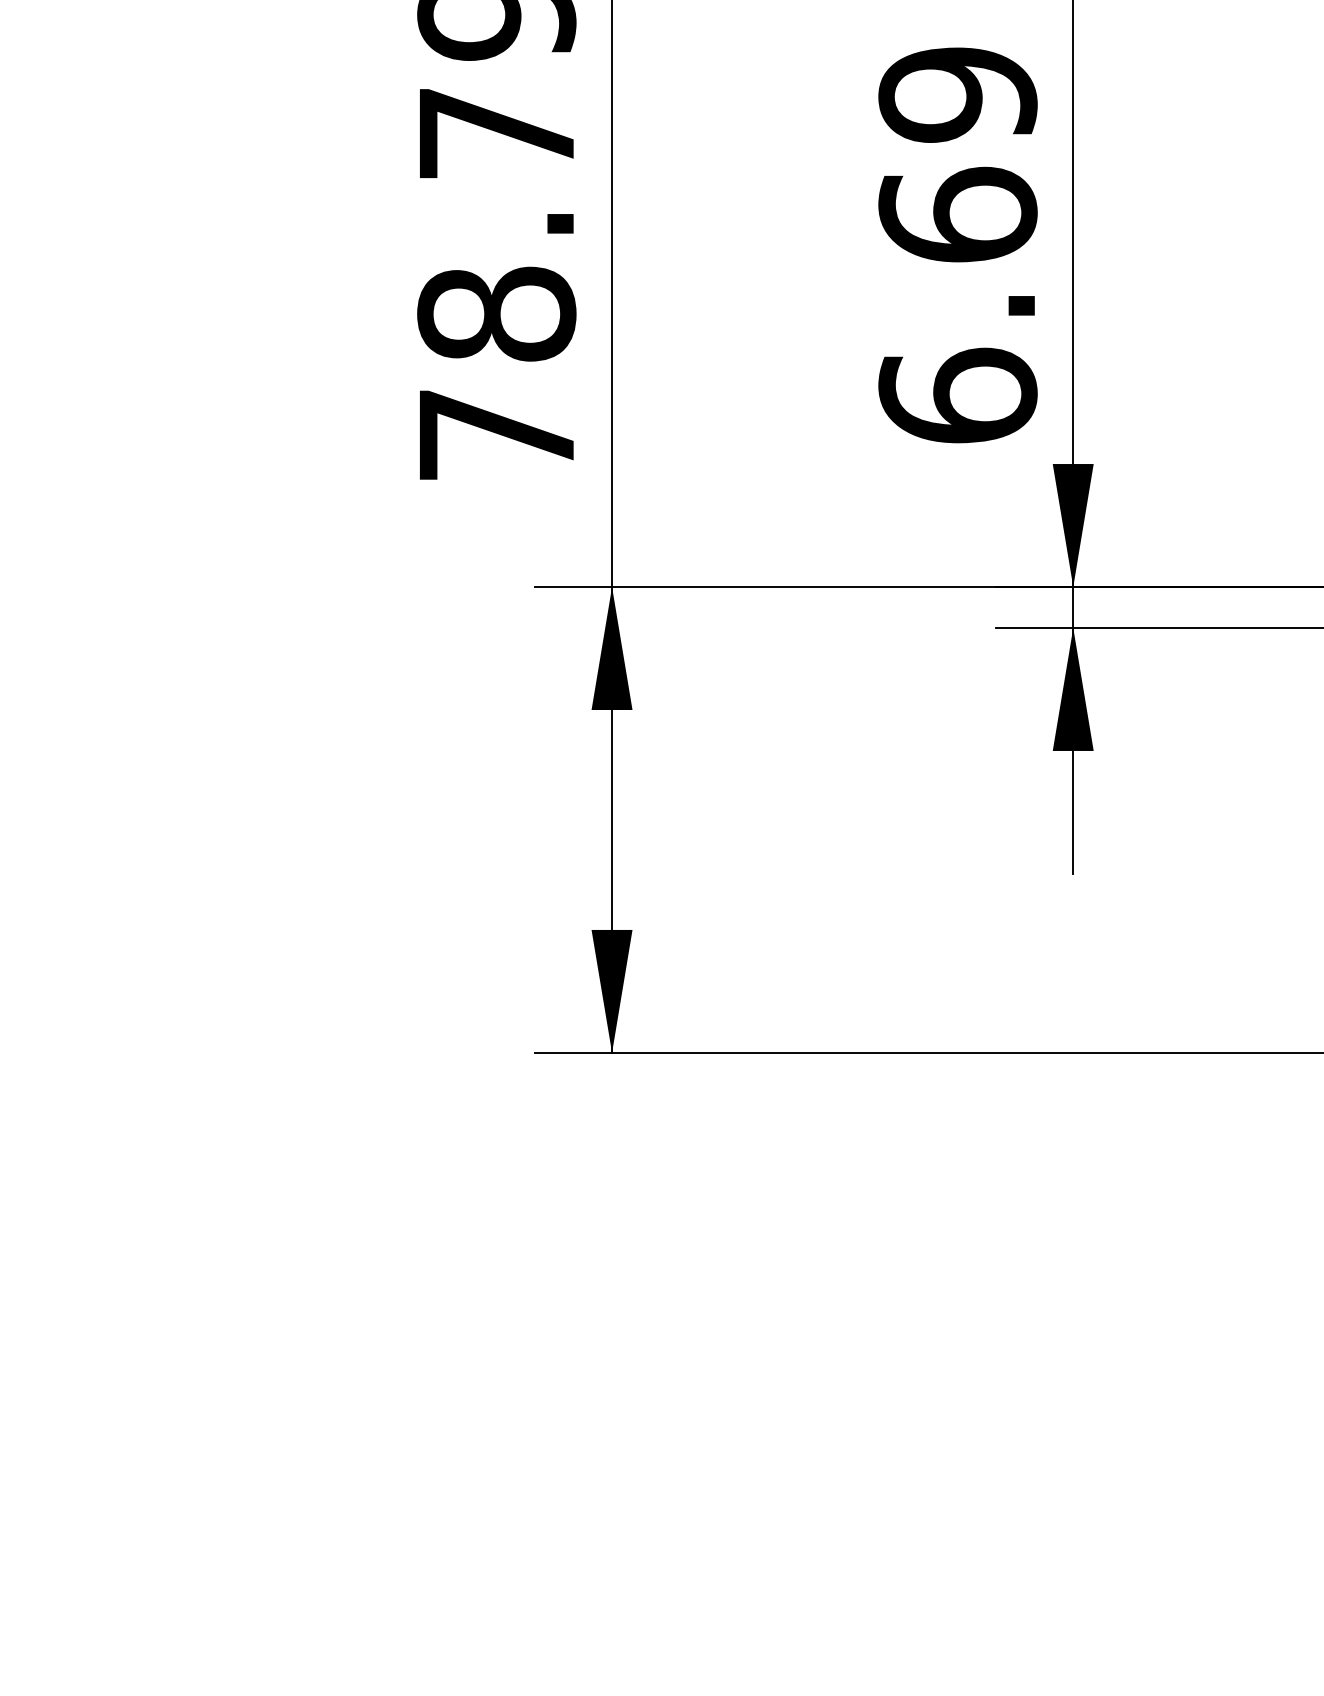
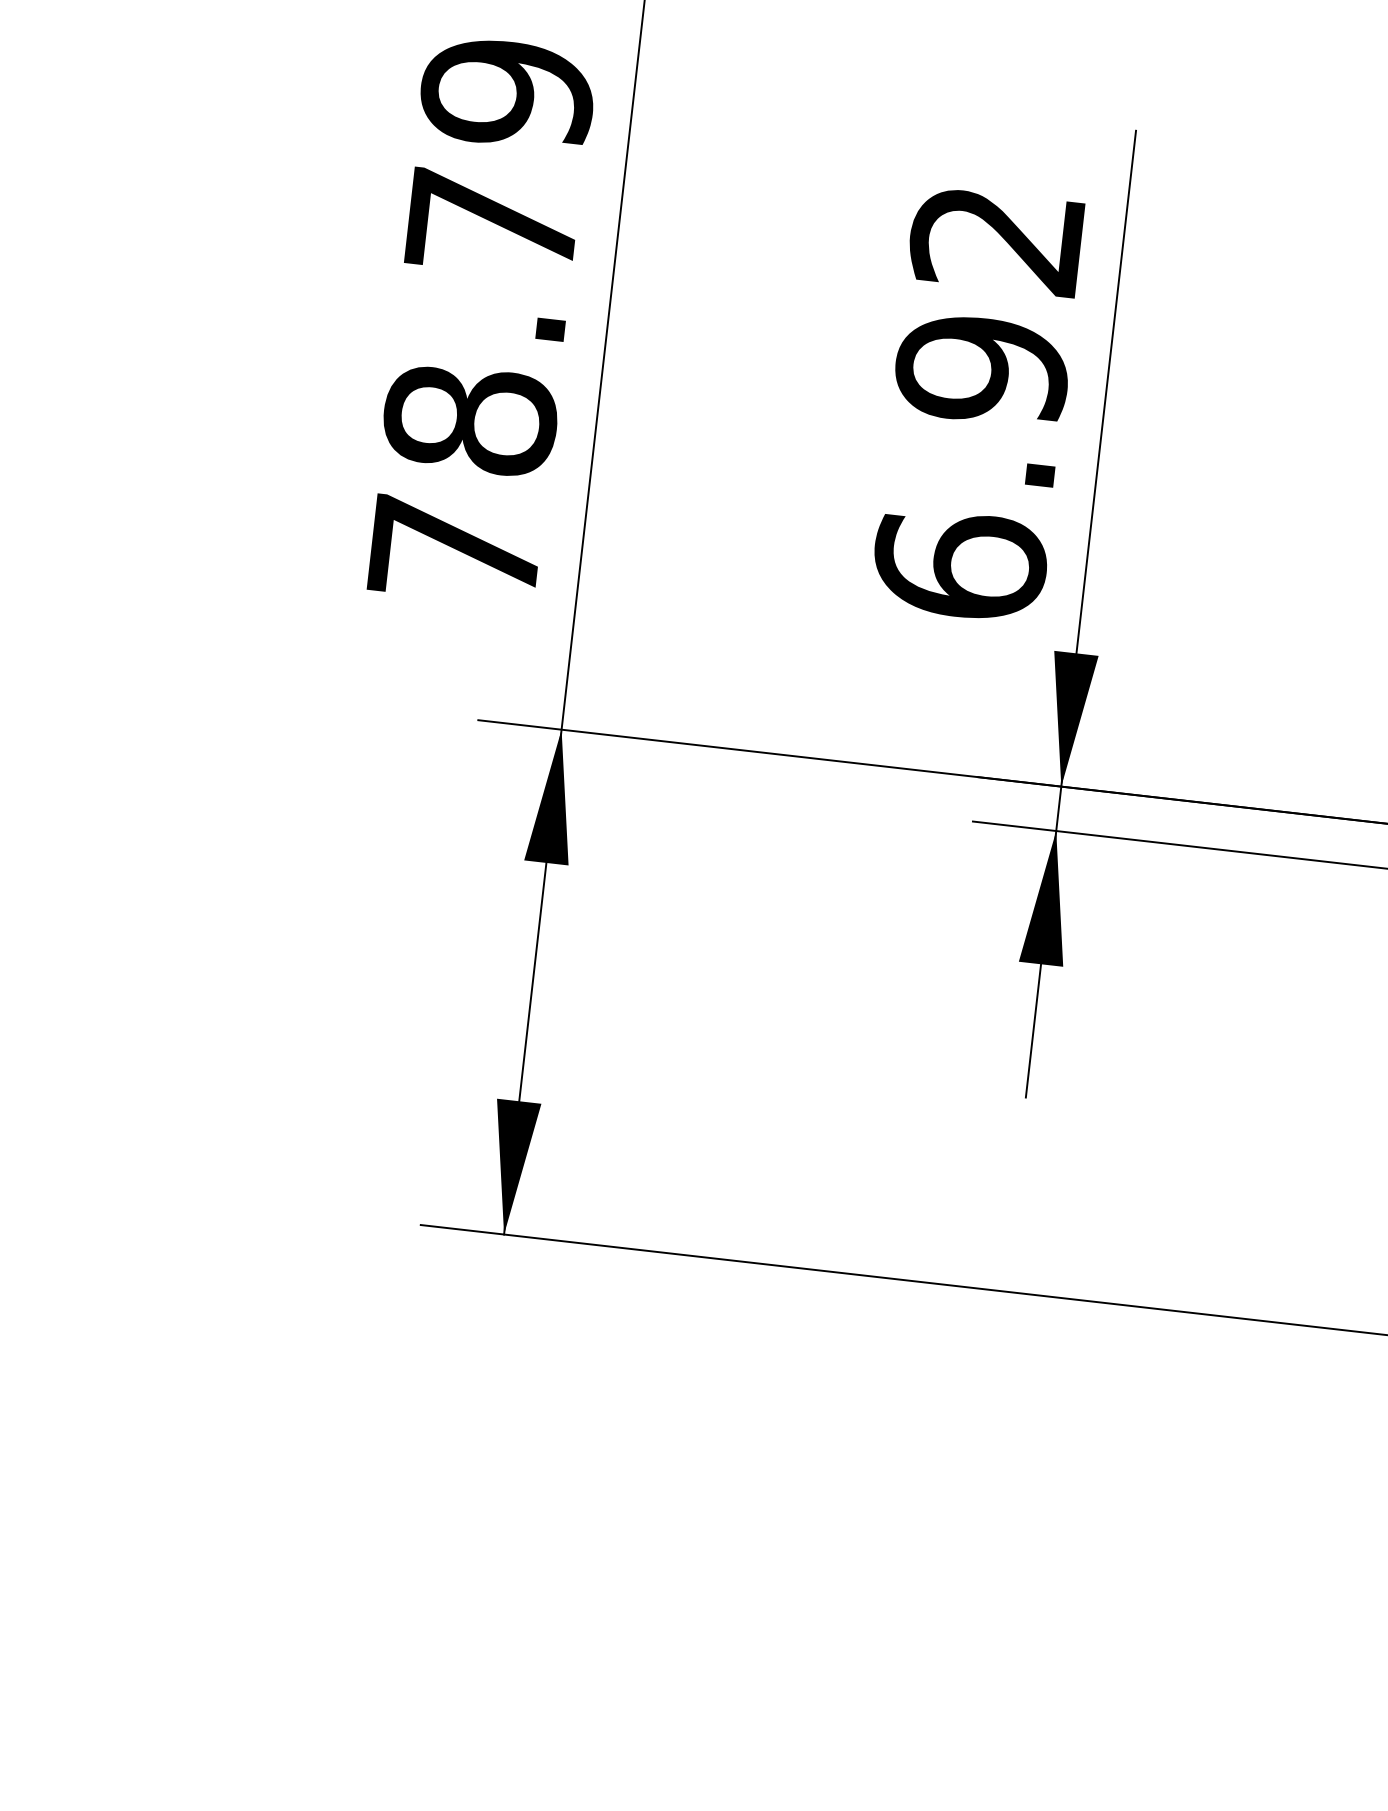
text: (957, 155) -> (989, 304), 6.69 -> 6.92

